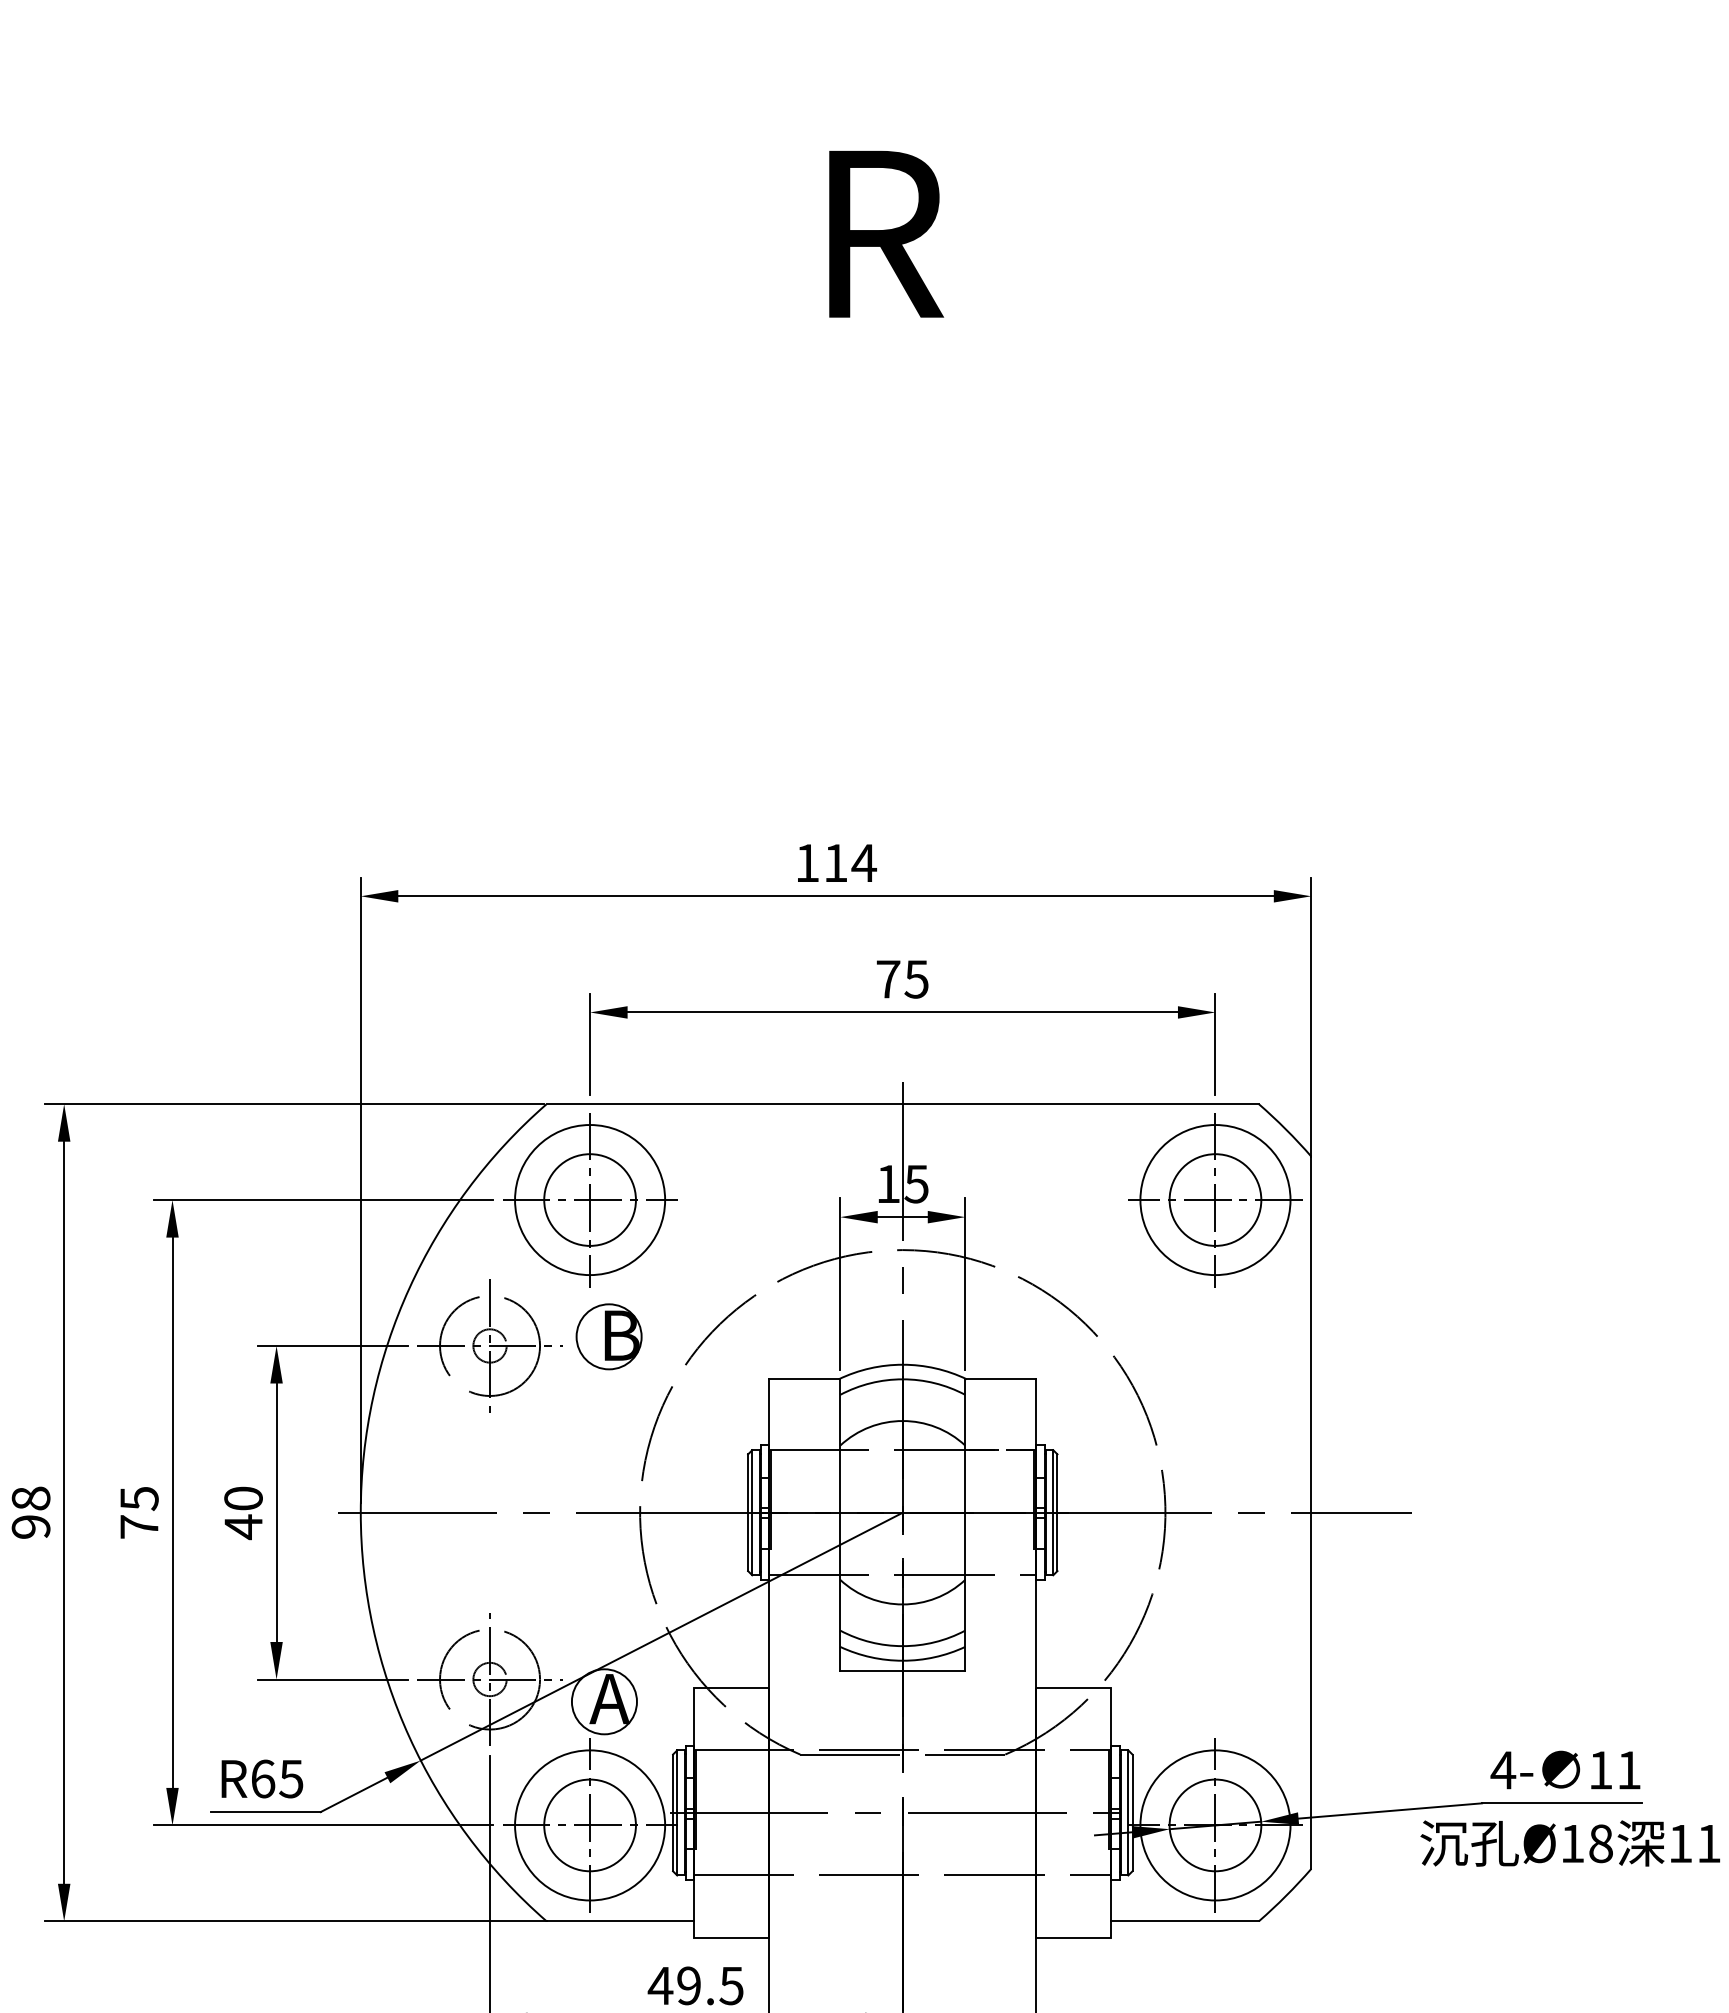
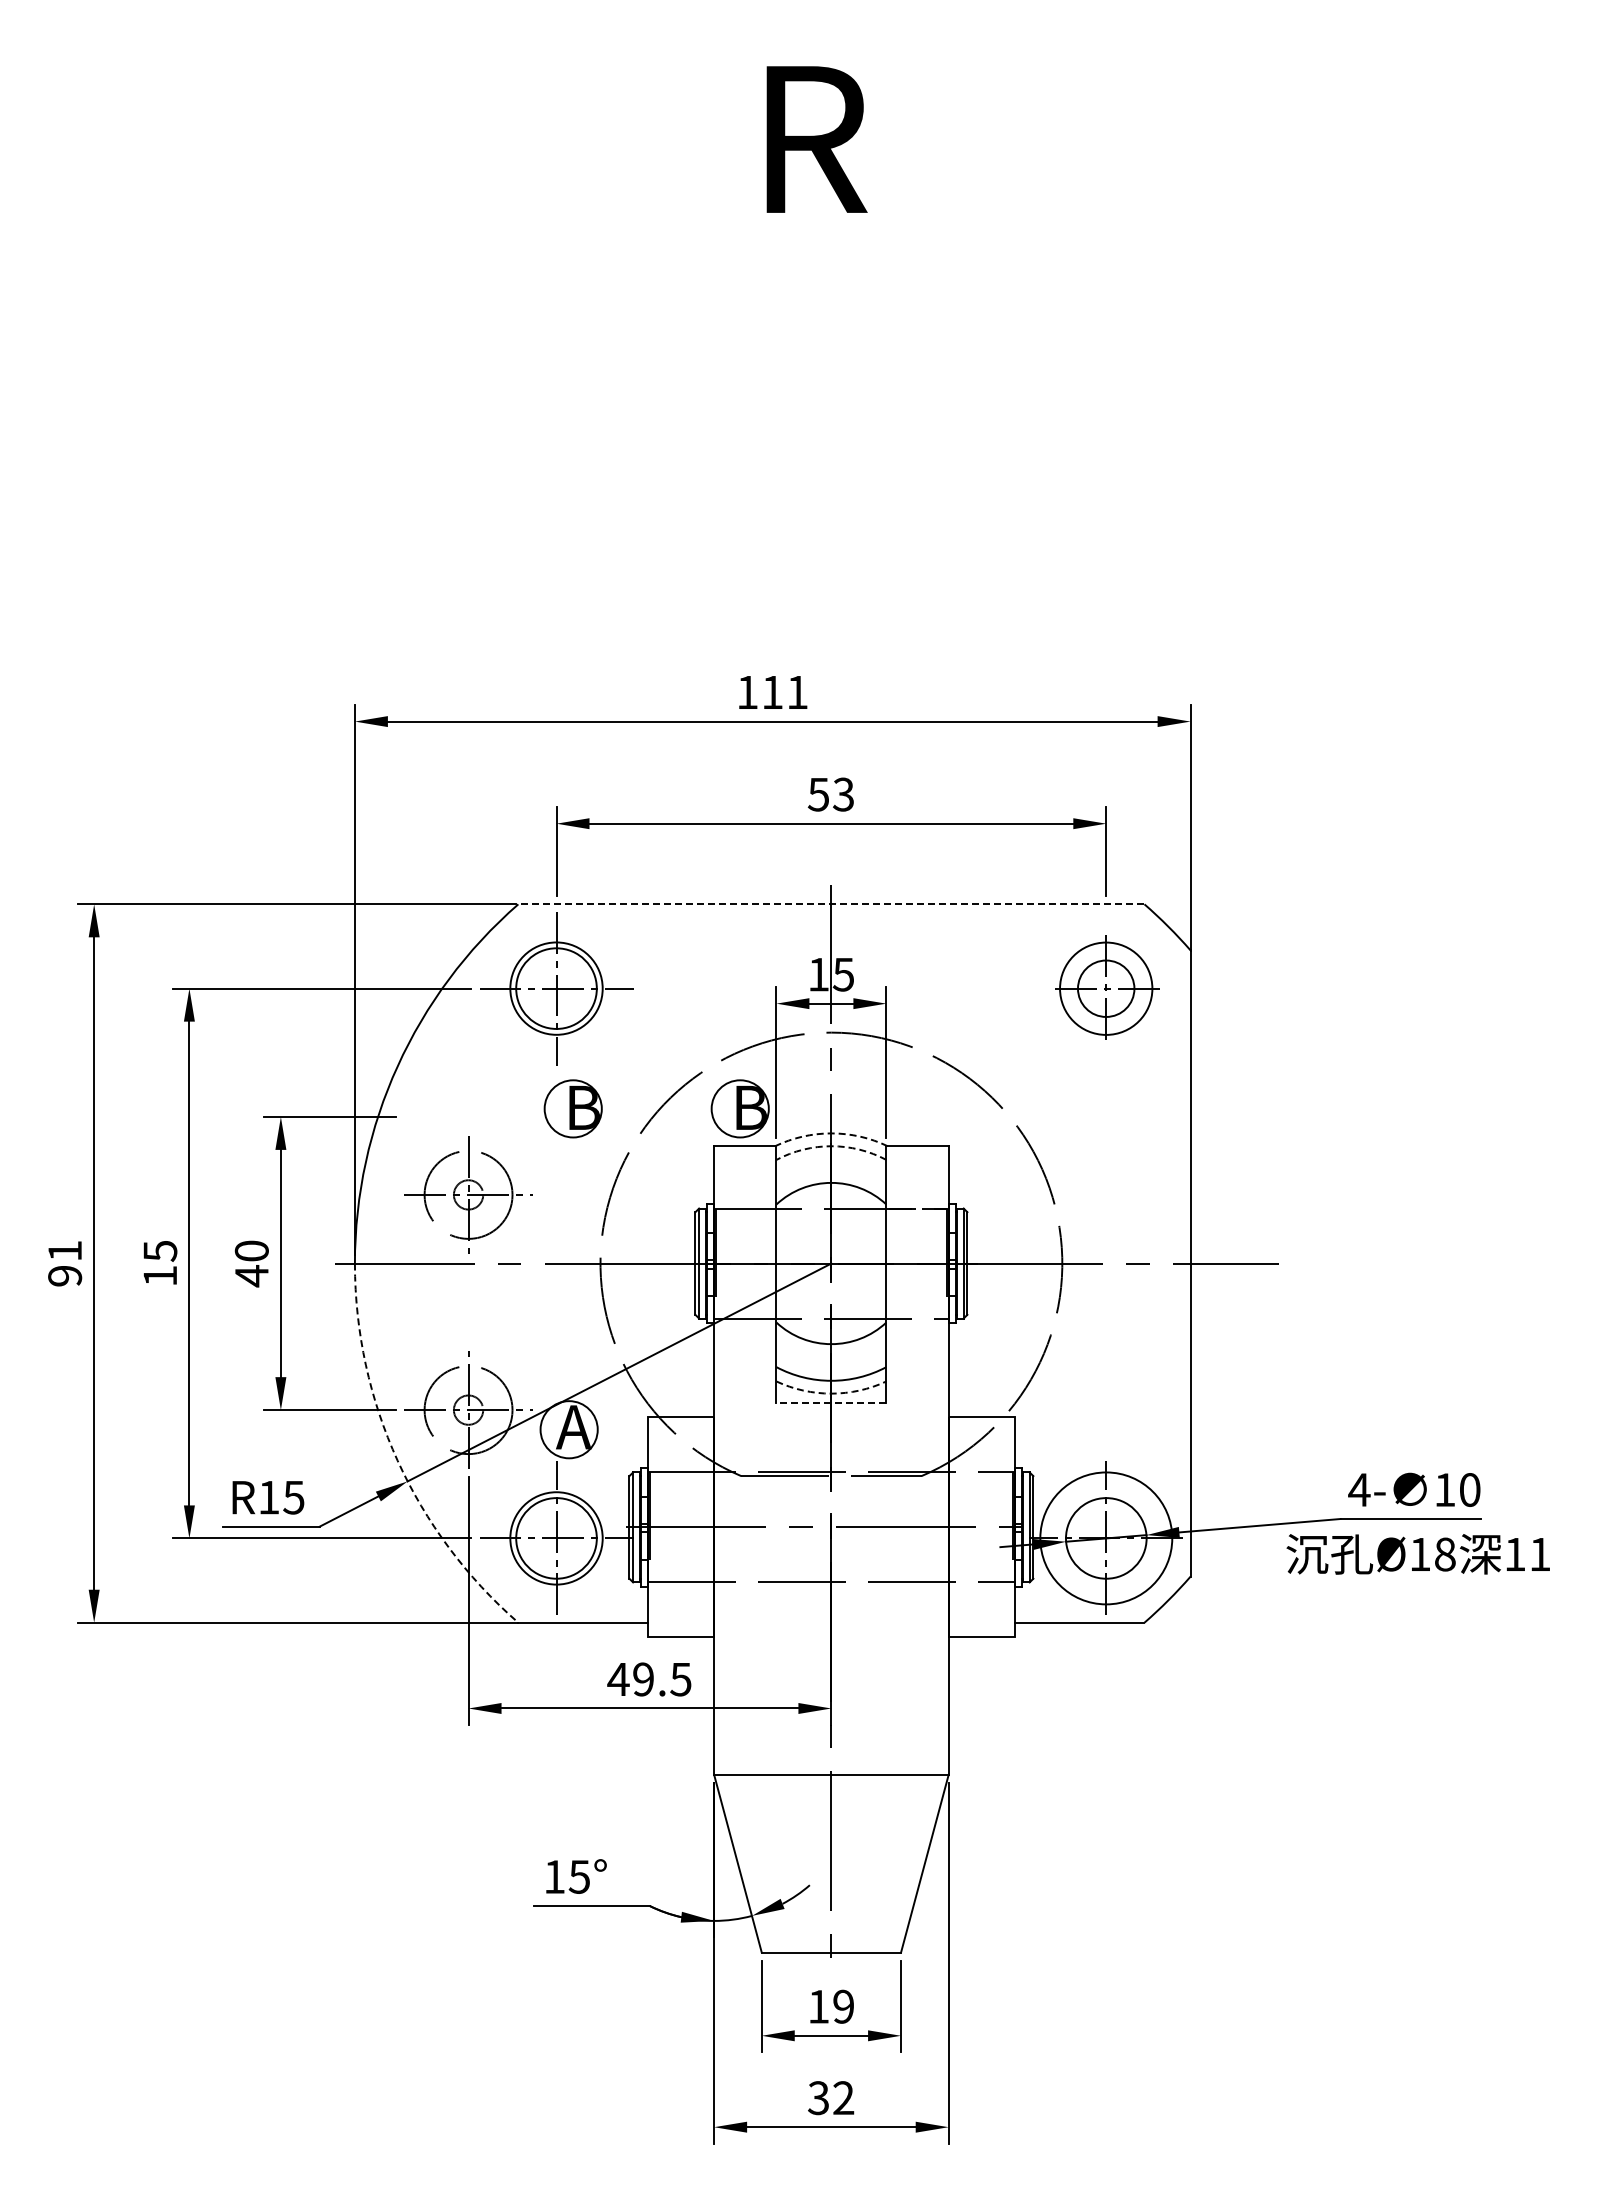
text: (864, 863) -> (797, 692), 114 -> 111
text: (901, 979) -> (830, 794), 75 -> 53
line: (901, 1104) -> (830, 904), solid -> dashed
circle: (590, 1199) -> (556, 988), size x0.7
part: (1214, 1199) -> (1105, 988), size x0.7
part: (798, 1336) -> (739, 1108), added
part: (489, 1345) -> (468, 1194), moved
arc: (902, 1364) -> (831, 1133), solid -> dashed
arc: (902, 1379) -> (831, 1146), solid -> dashed
text: (31, 1497) -> (65, 1250), 98 -> 91
text: (138, 1526) -> (159, 1275), 75 -> 15
arc: (902, 1660) -> (831, 1393), solid -> dashed
line: (902, 1670) -> (831, 1402), solid -> dashed
arc: (409, 1736) -> (397, 1460), solid -> dashed
text: (1629, 1769) -> (1470, 1489), 11 -> 10
text: (263, 1778) -> (269, 1497), R65 -> R15
circle: (590, 1825) -> (556, 1538), size x0.7

